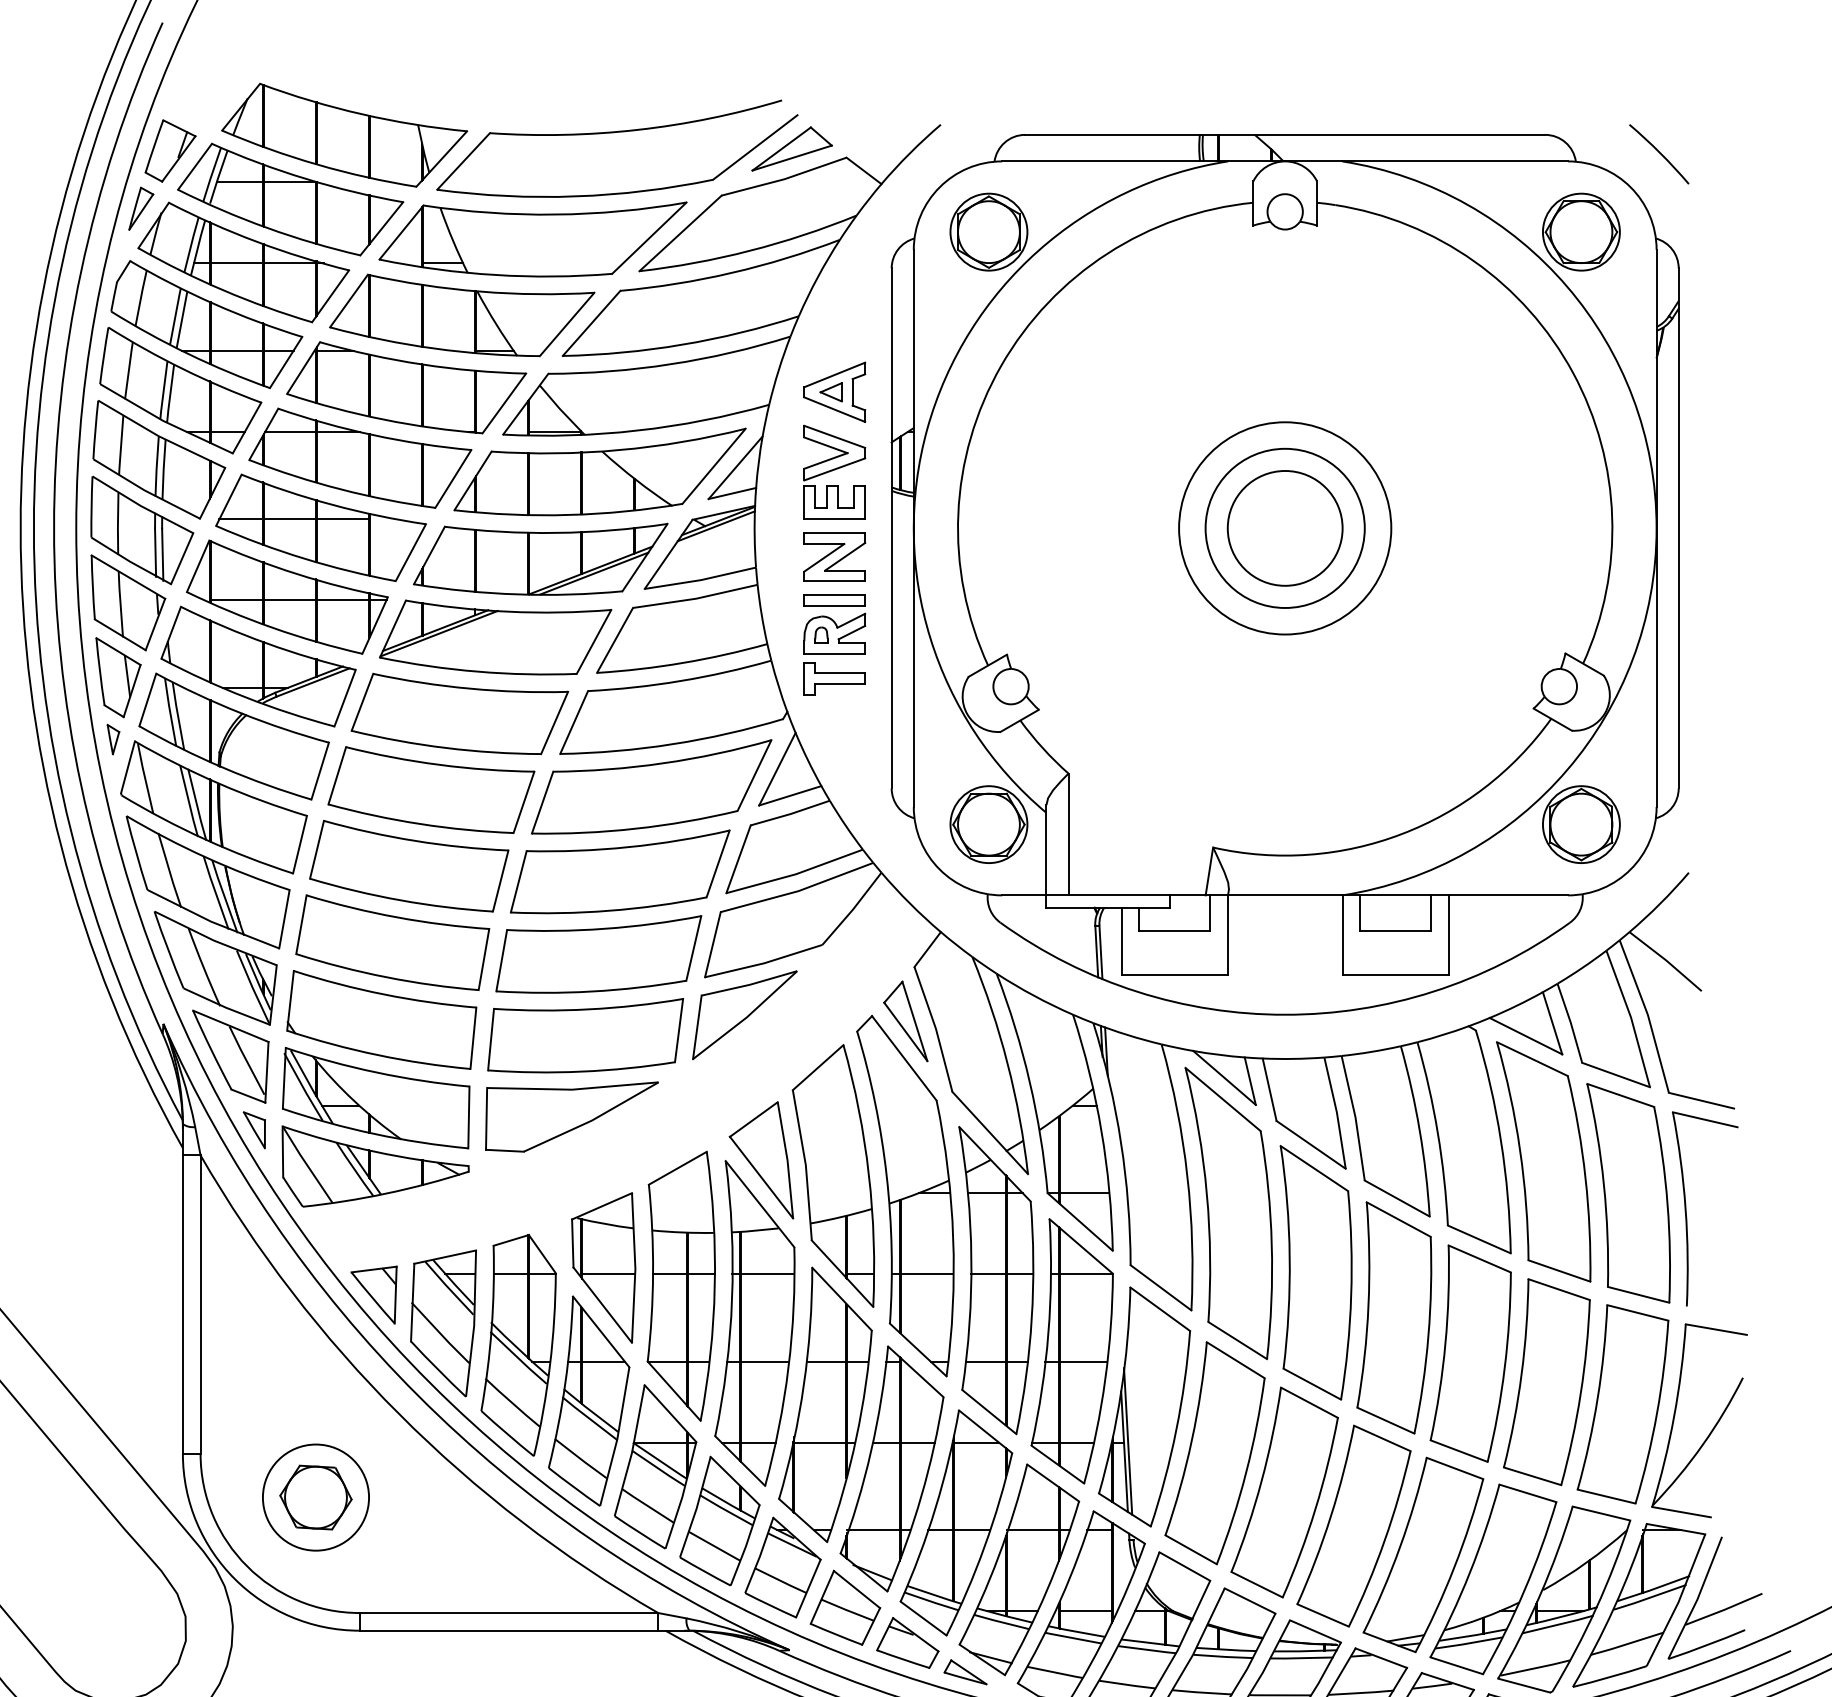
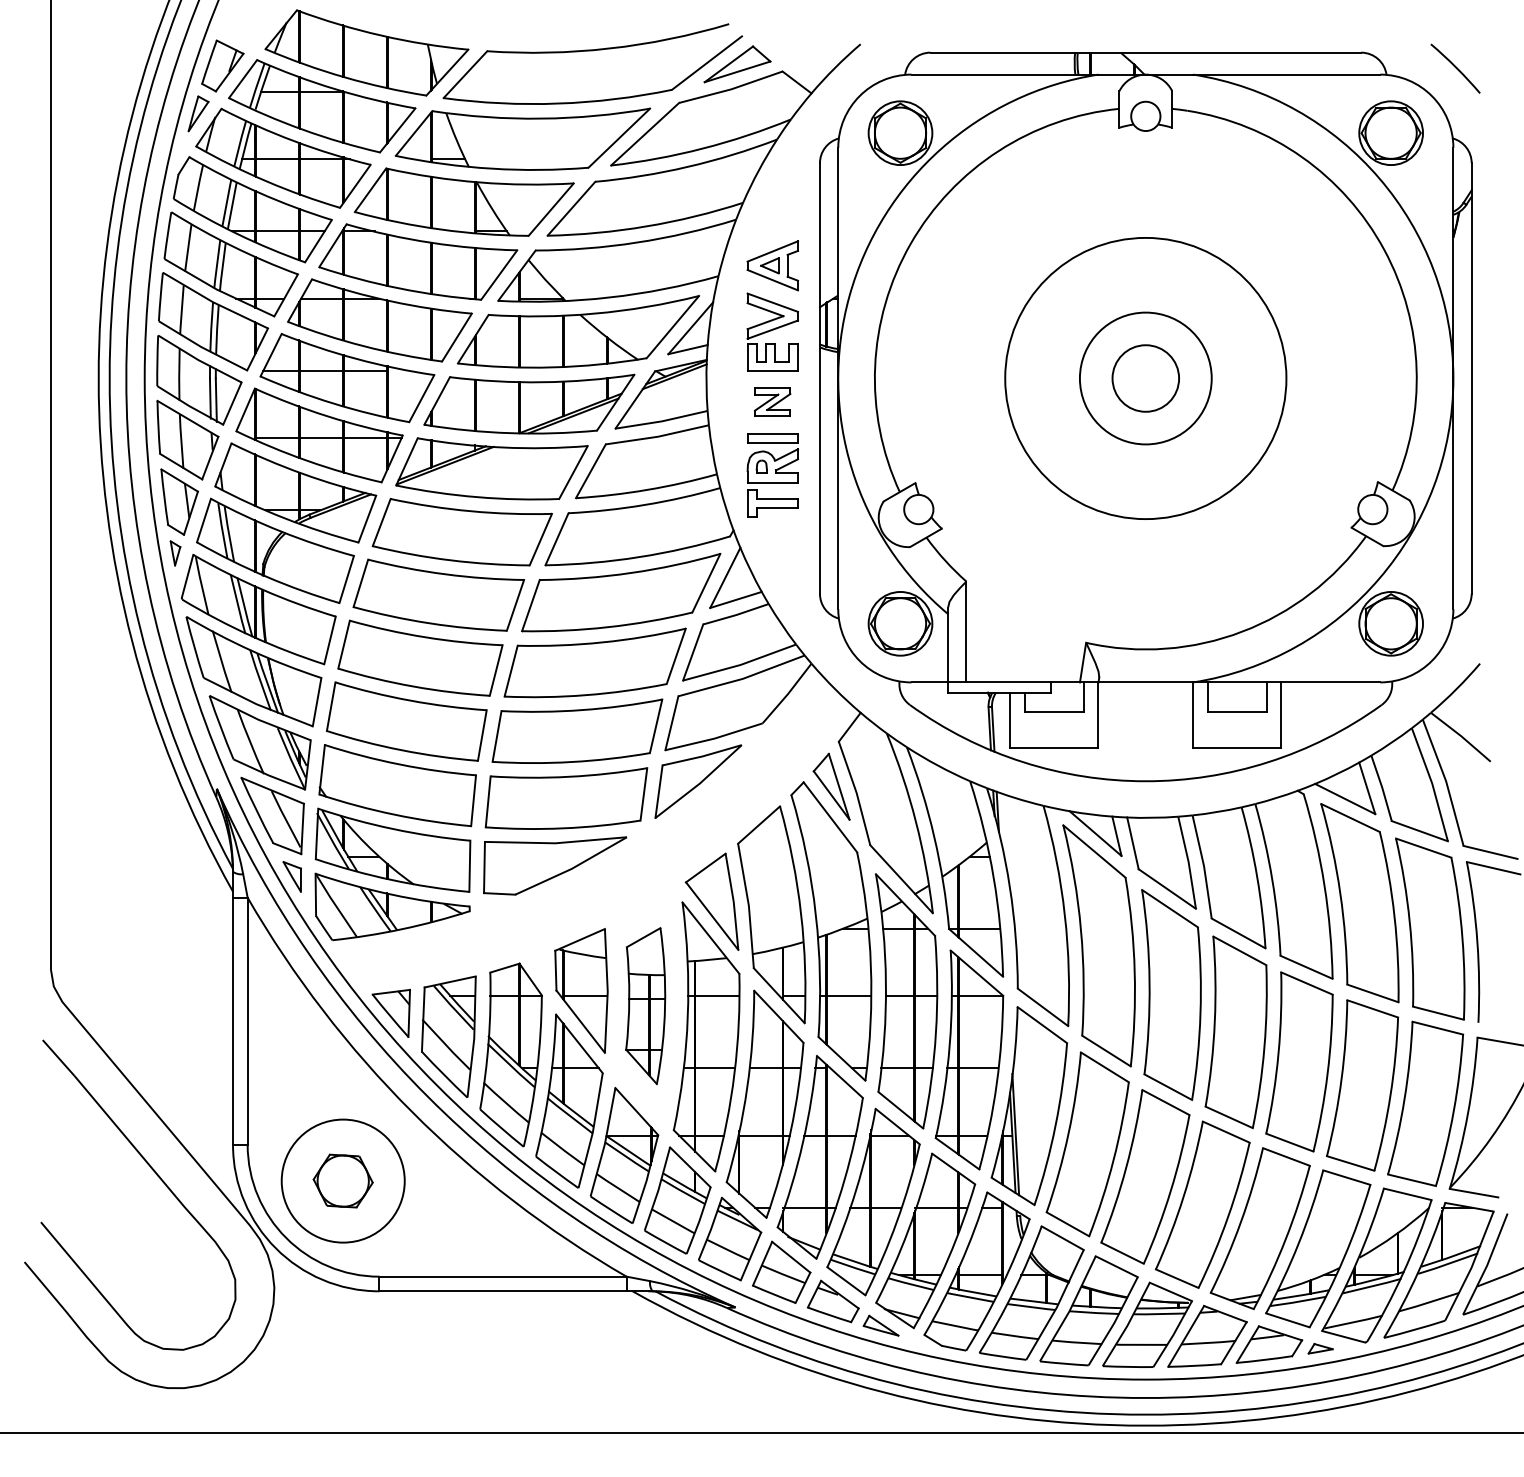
circle: (1284, 528) -> (1145, 378), size x0.7
circle: (1284, 528) -> (1145, 378), size x1.6
part: (834, 556) -> (772, 401), size x0.7
part: (681, 1285) -> (645, 1005), size x0.7
circle: (316, 1498) -> (343, 1181), size x1.4

